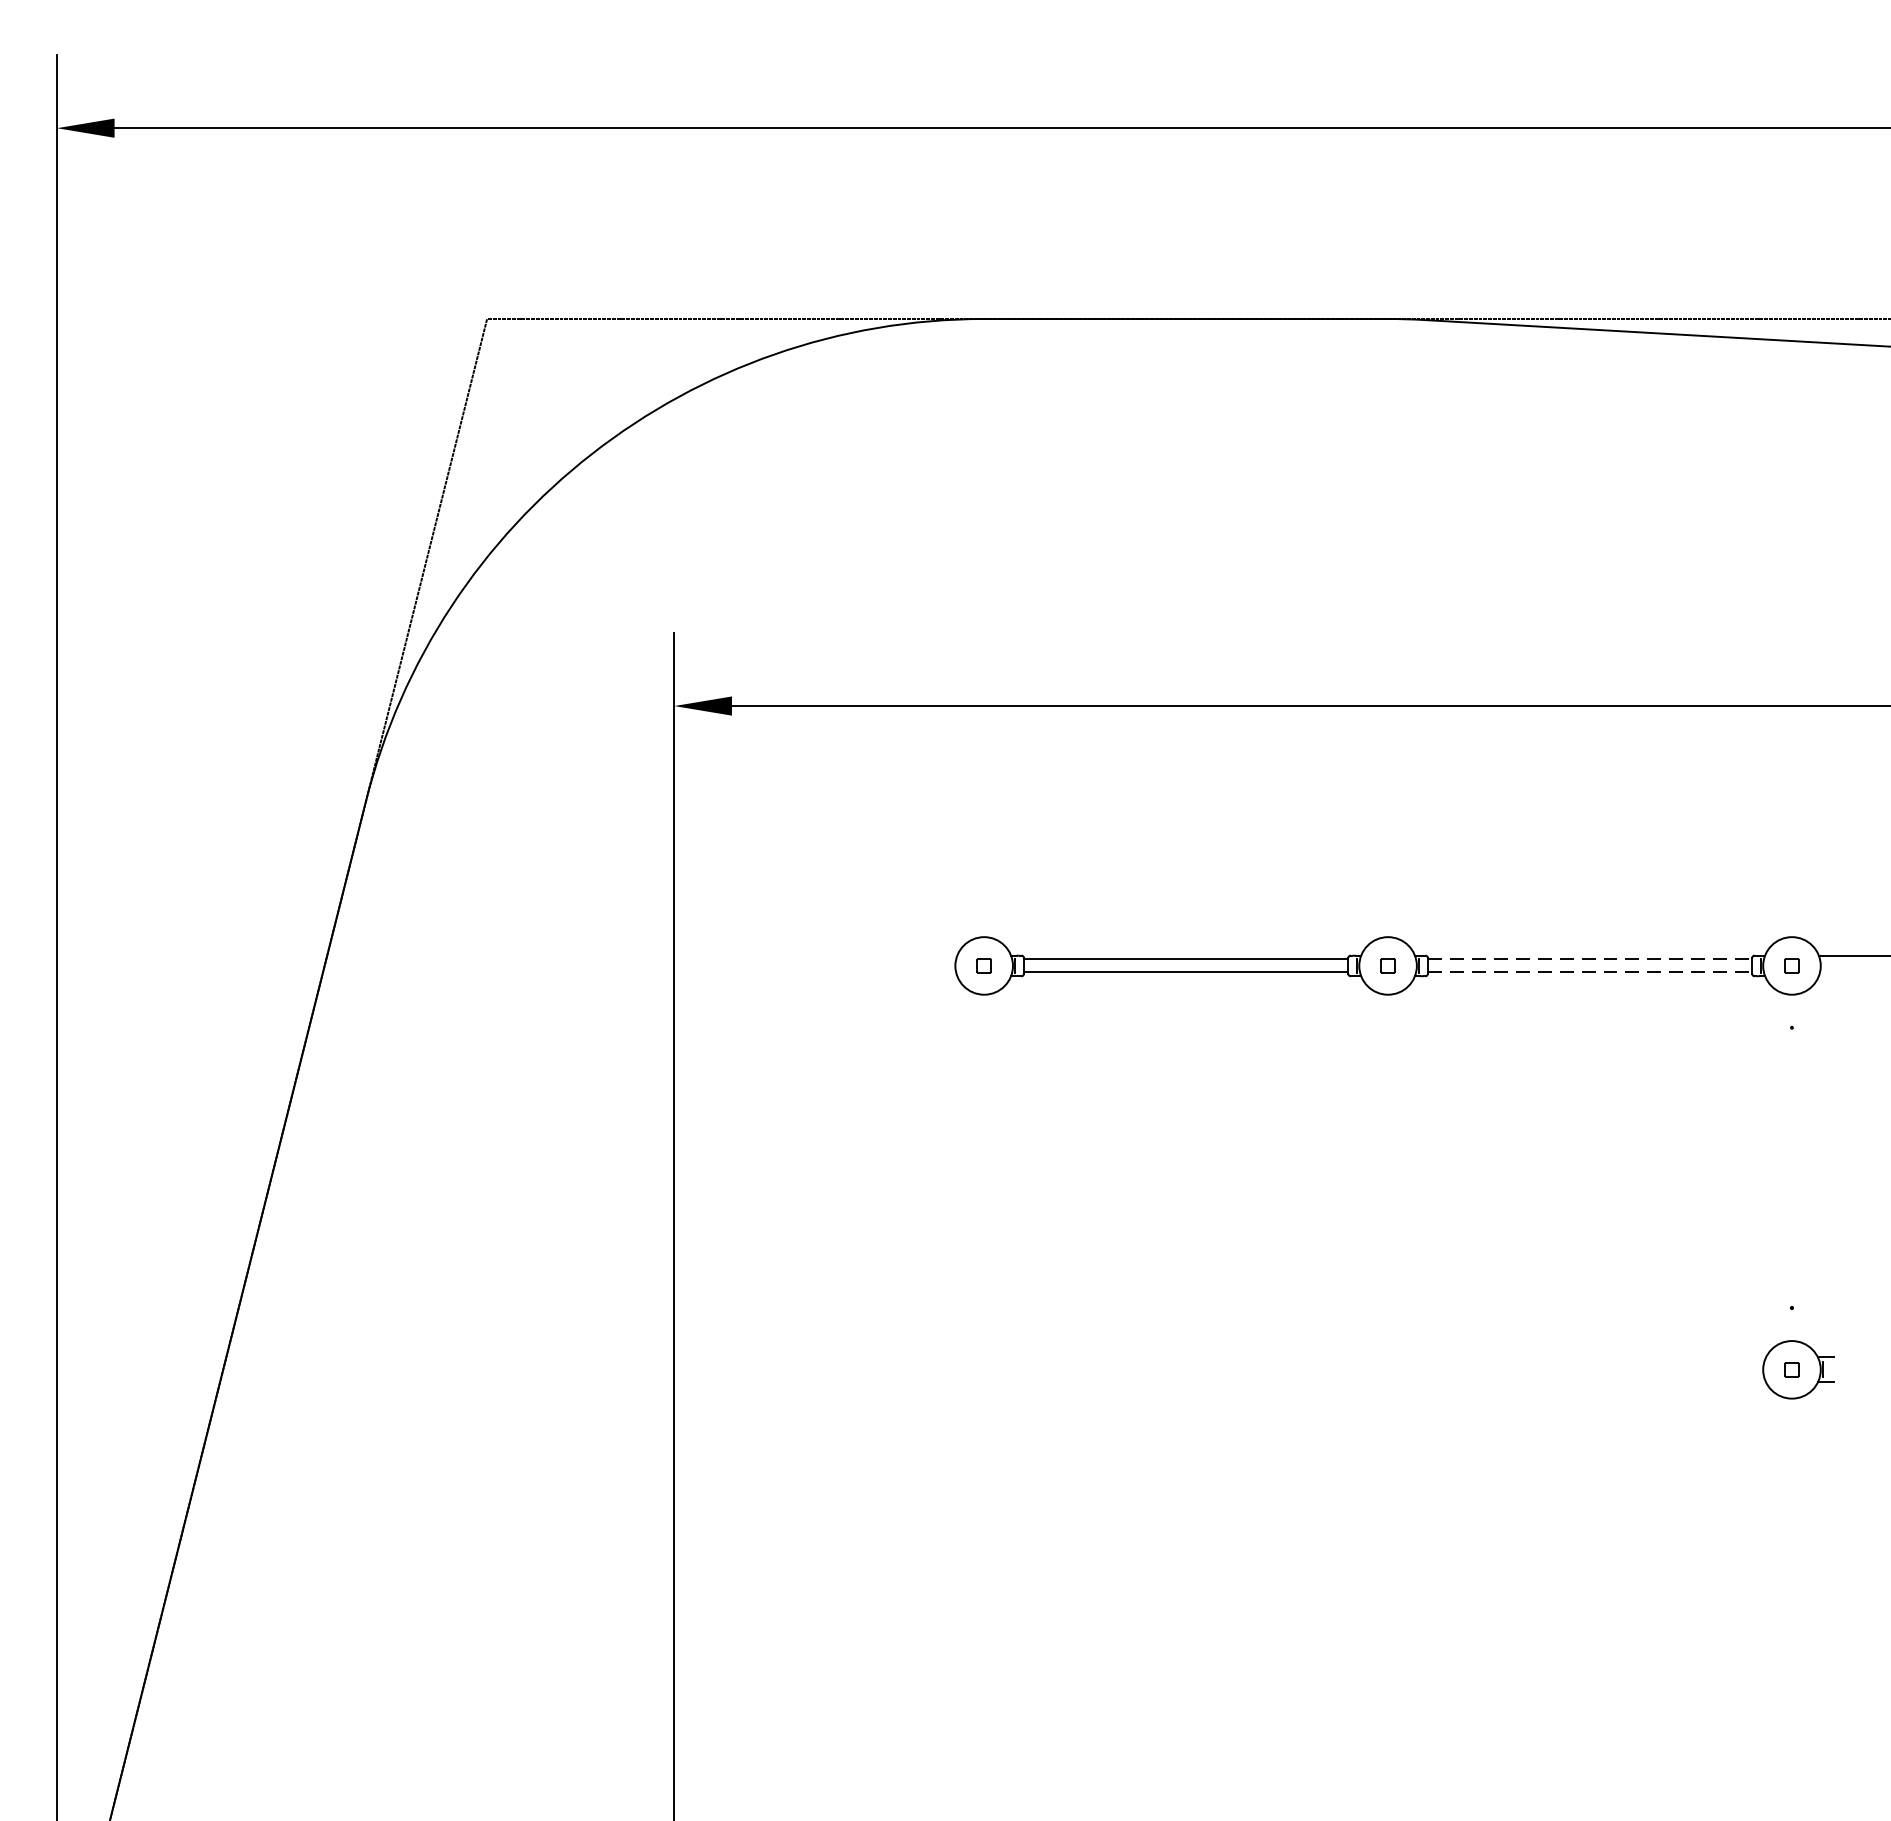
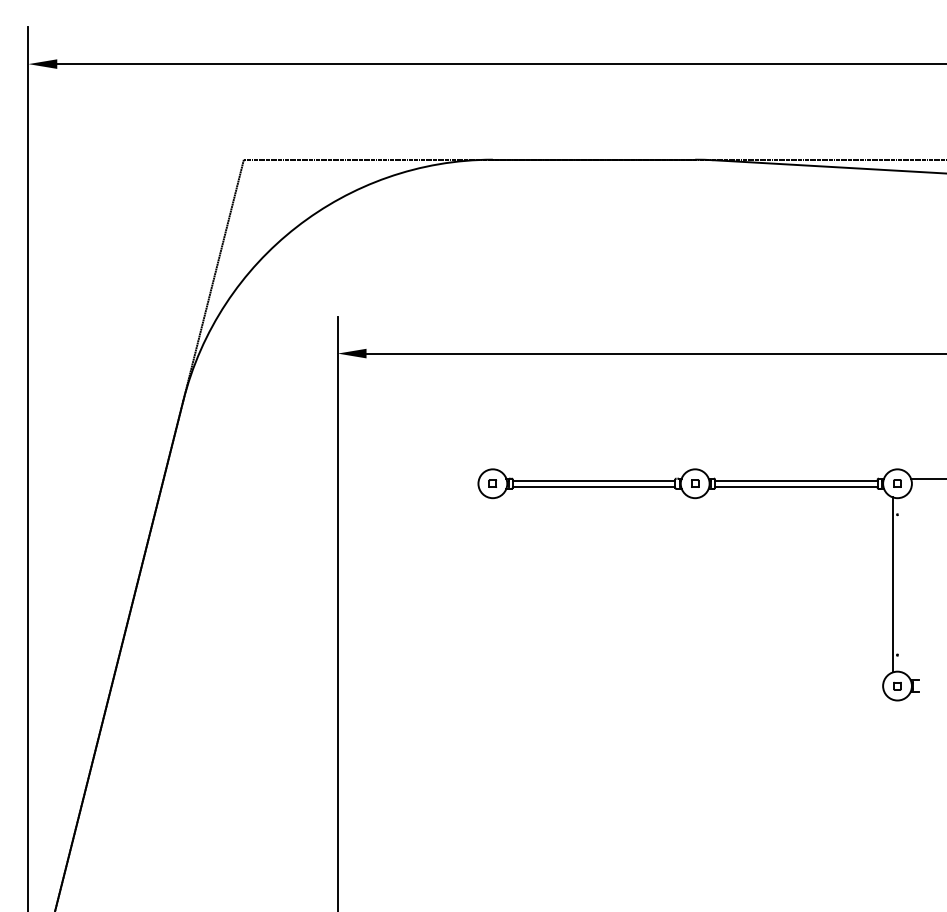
line: (1590, 959) -> (796, 480), dashed -> solid
line: (1590, 973) -> (796, 487), dashed -> solid
line: (1781, 1167) -> (892, 584), added

